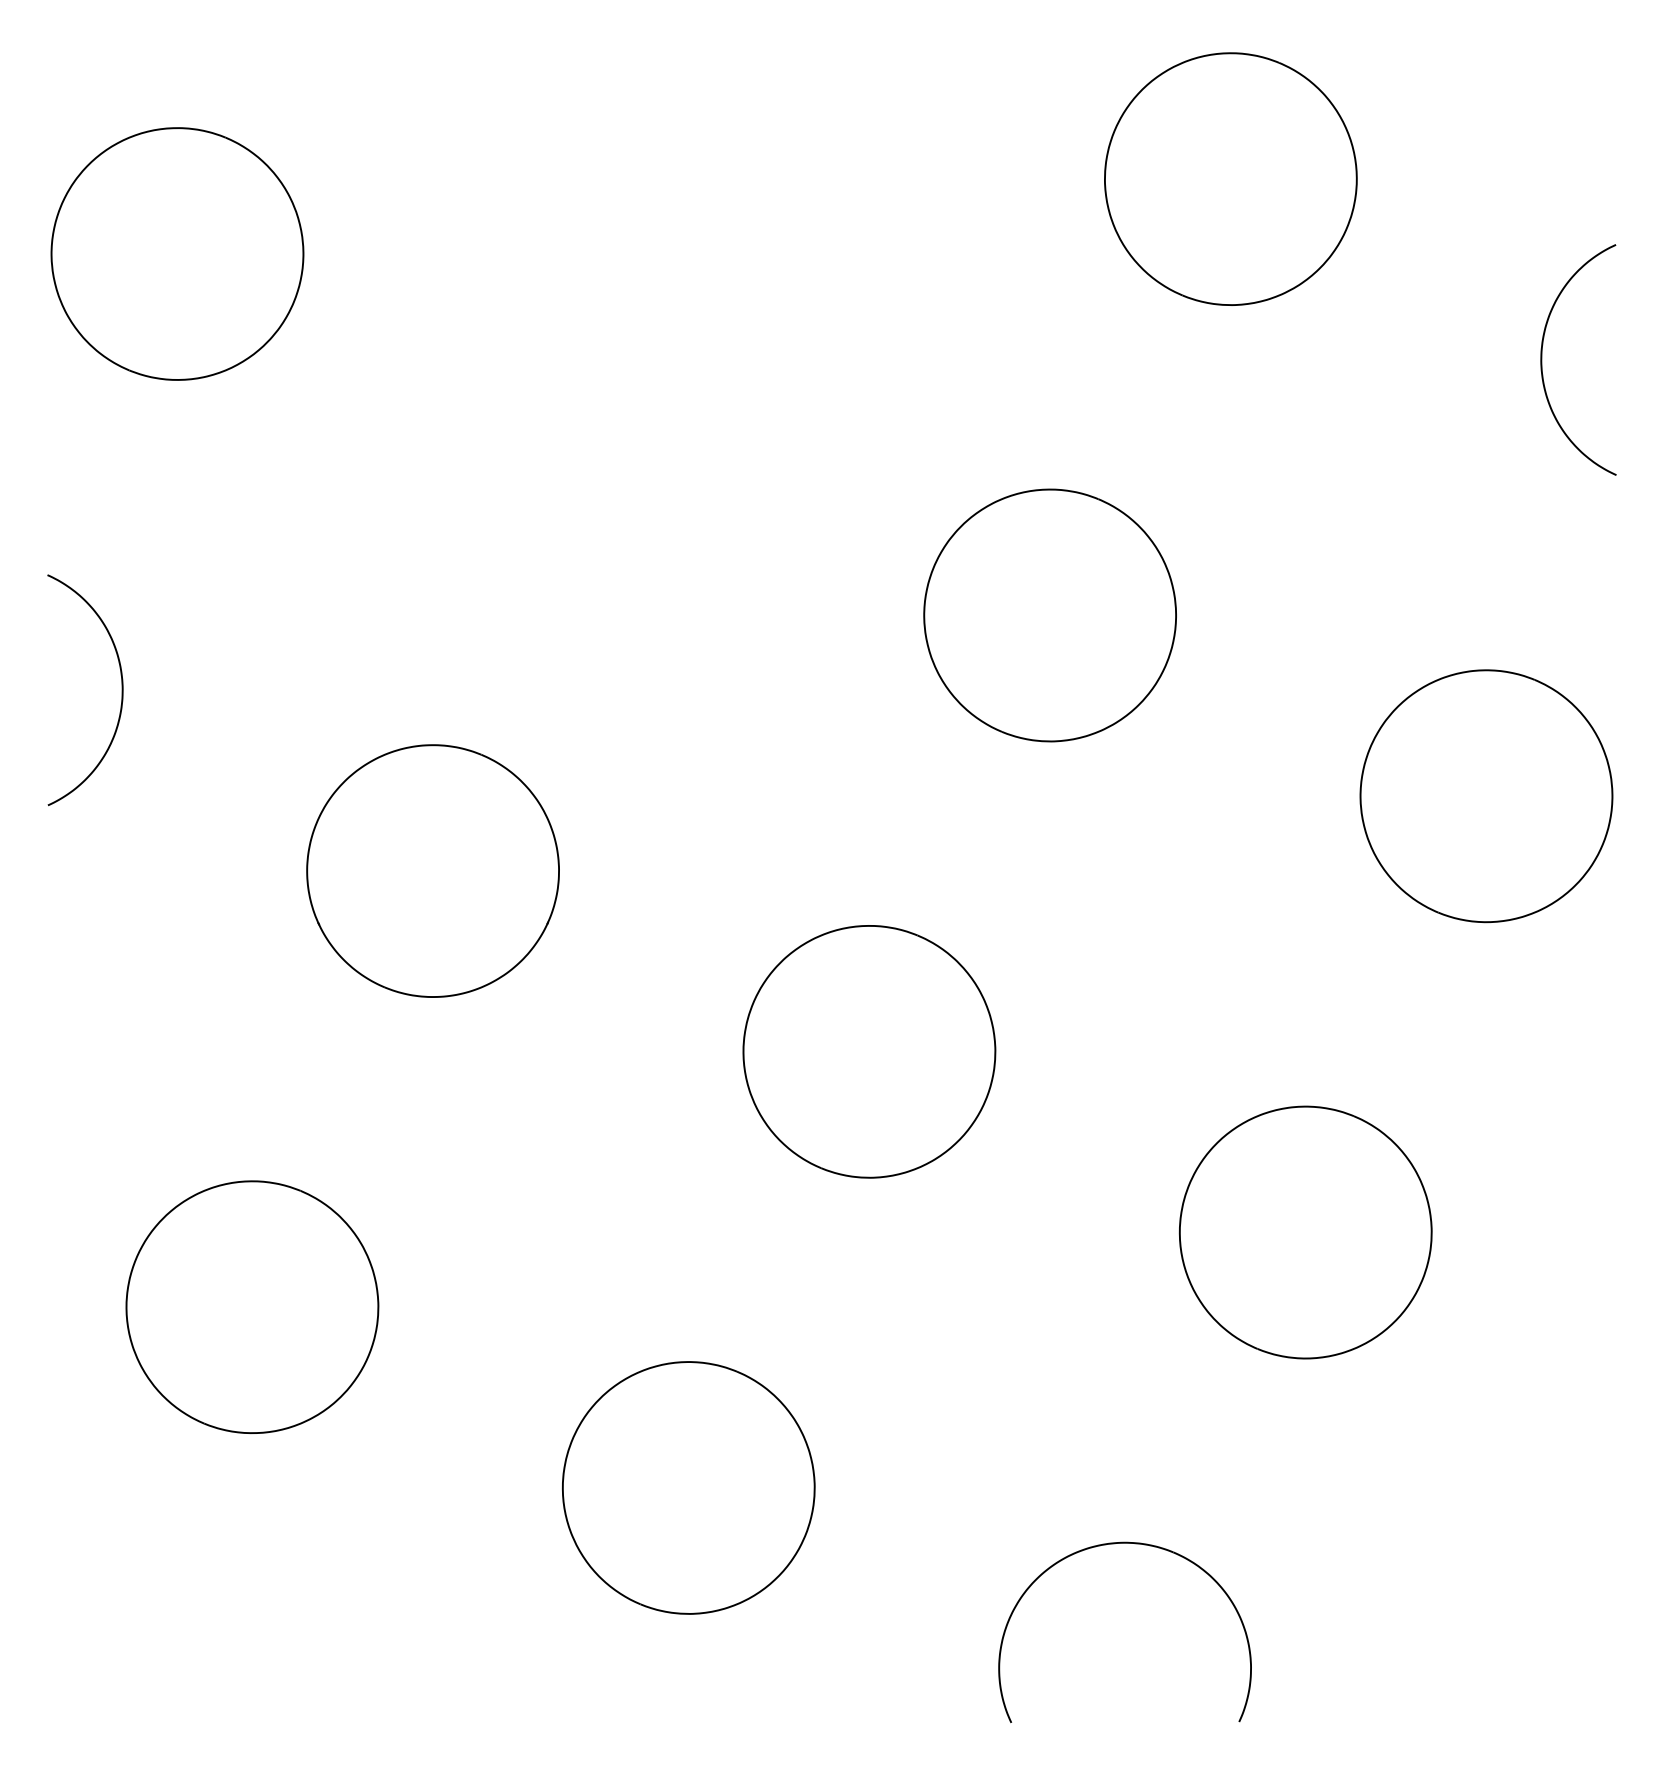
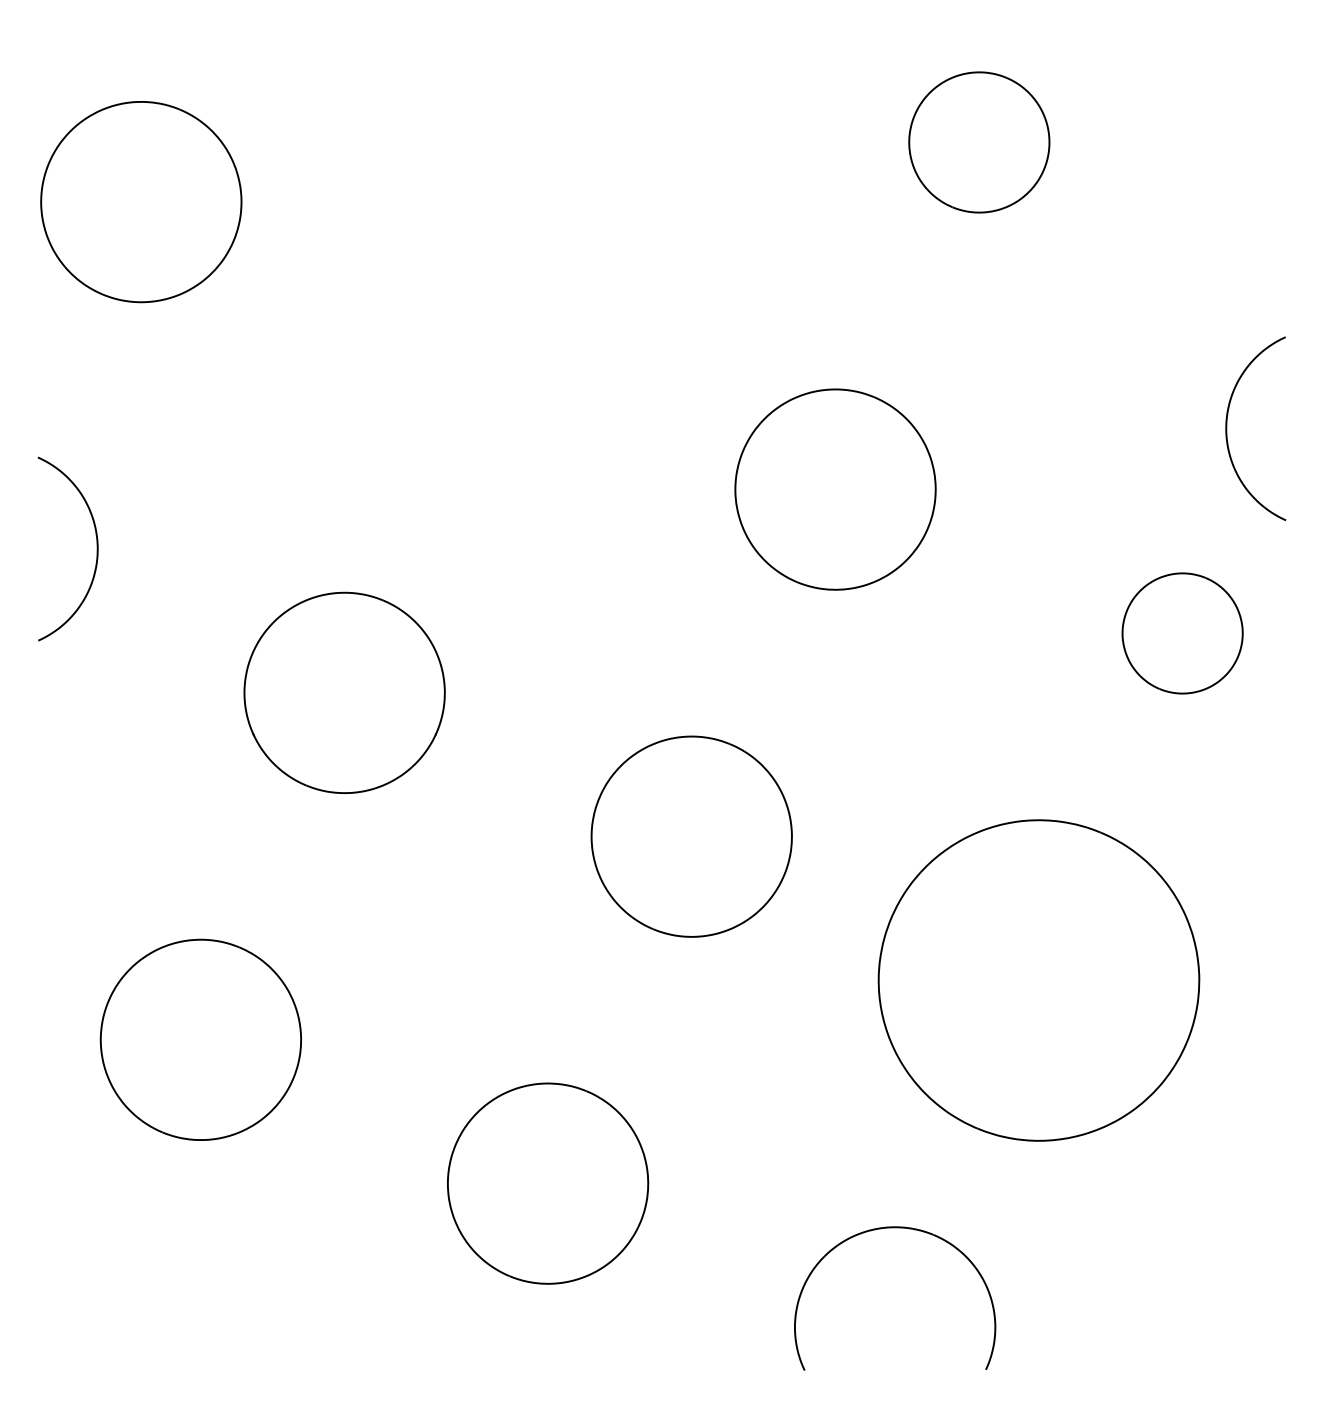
part: (1230, 178) -> (979, 141), size x0.7
curve: (1542, 359) -> (1227, 428), moved
part: (1486, 796) -> (1182, 633), size x0.6
part: (1305, 1232) -> (1038, 980), size x1.6

